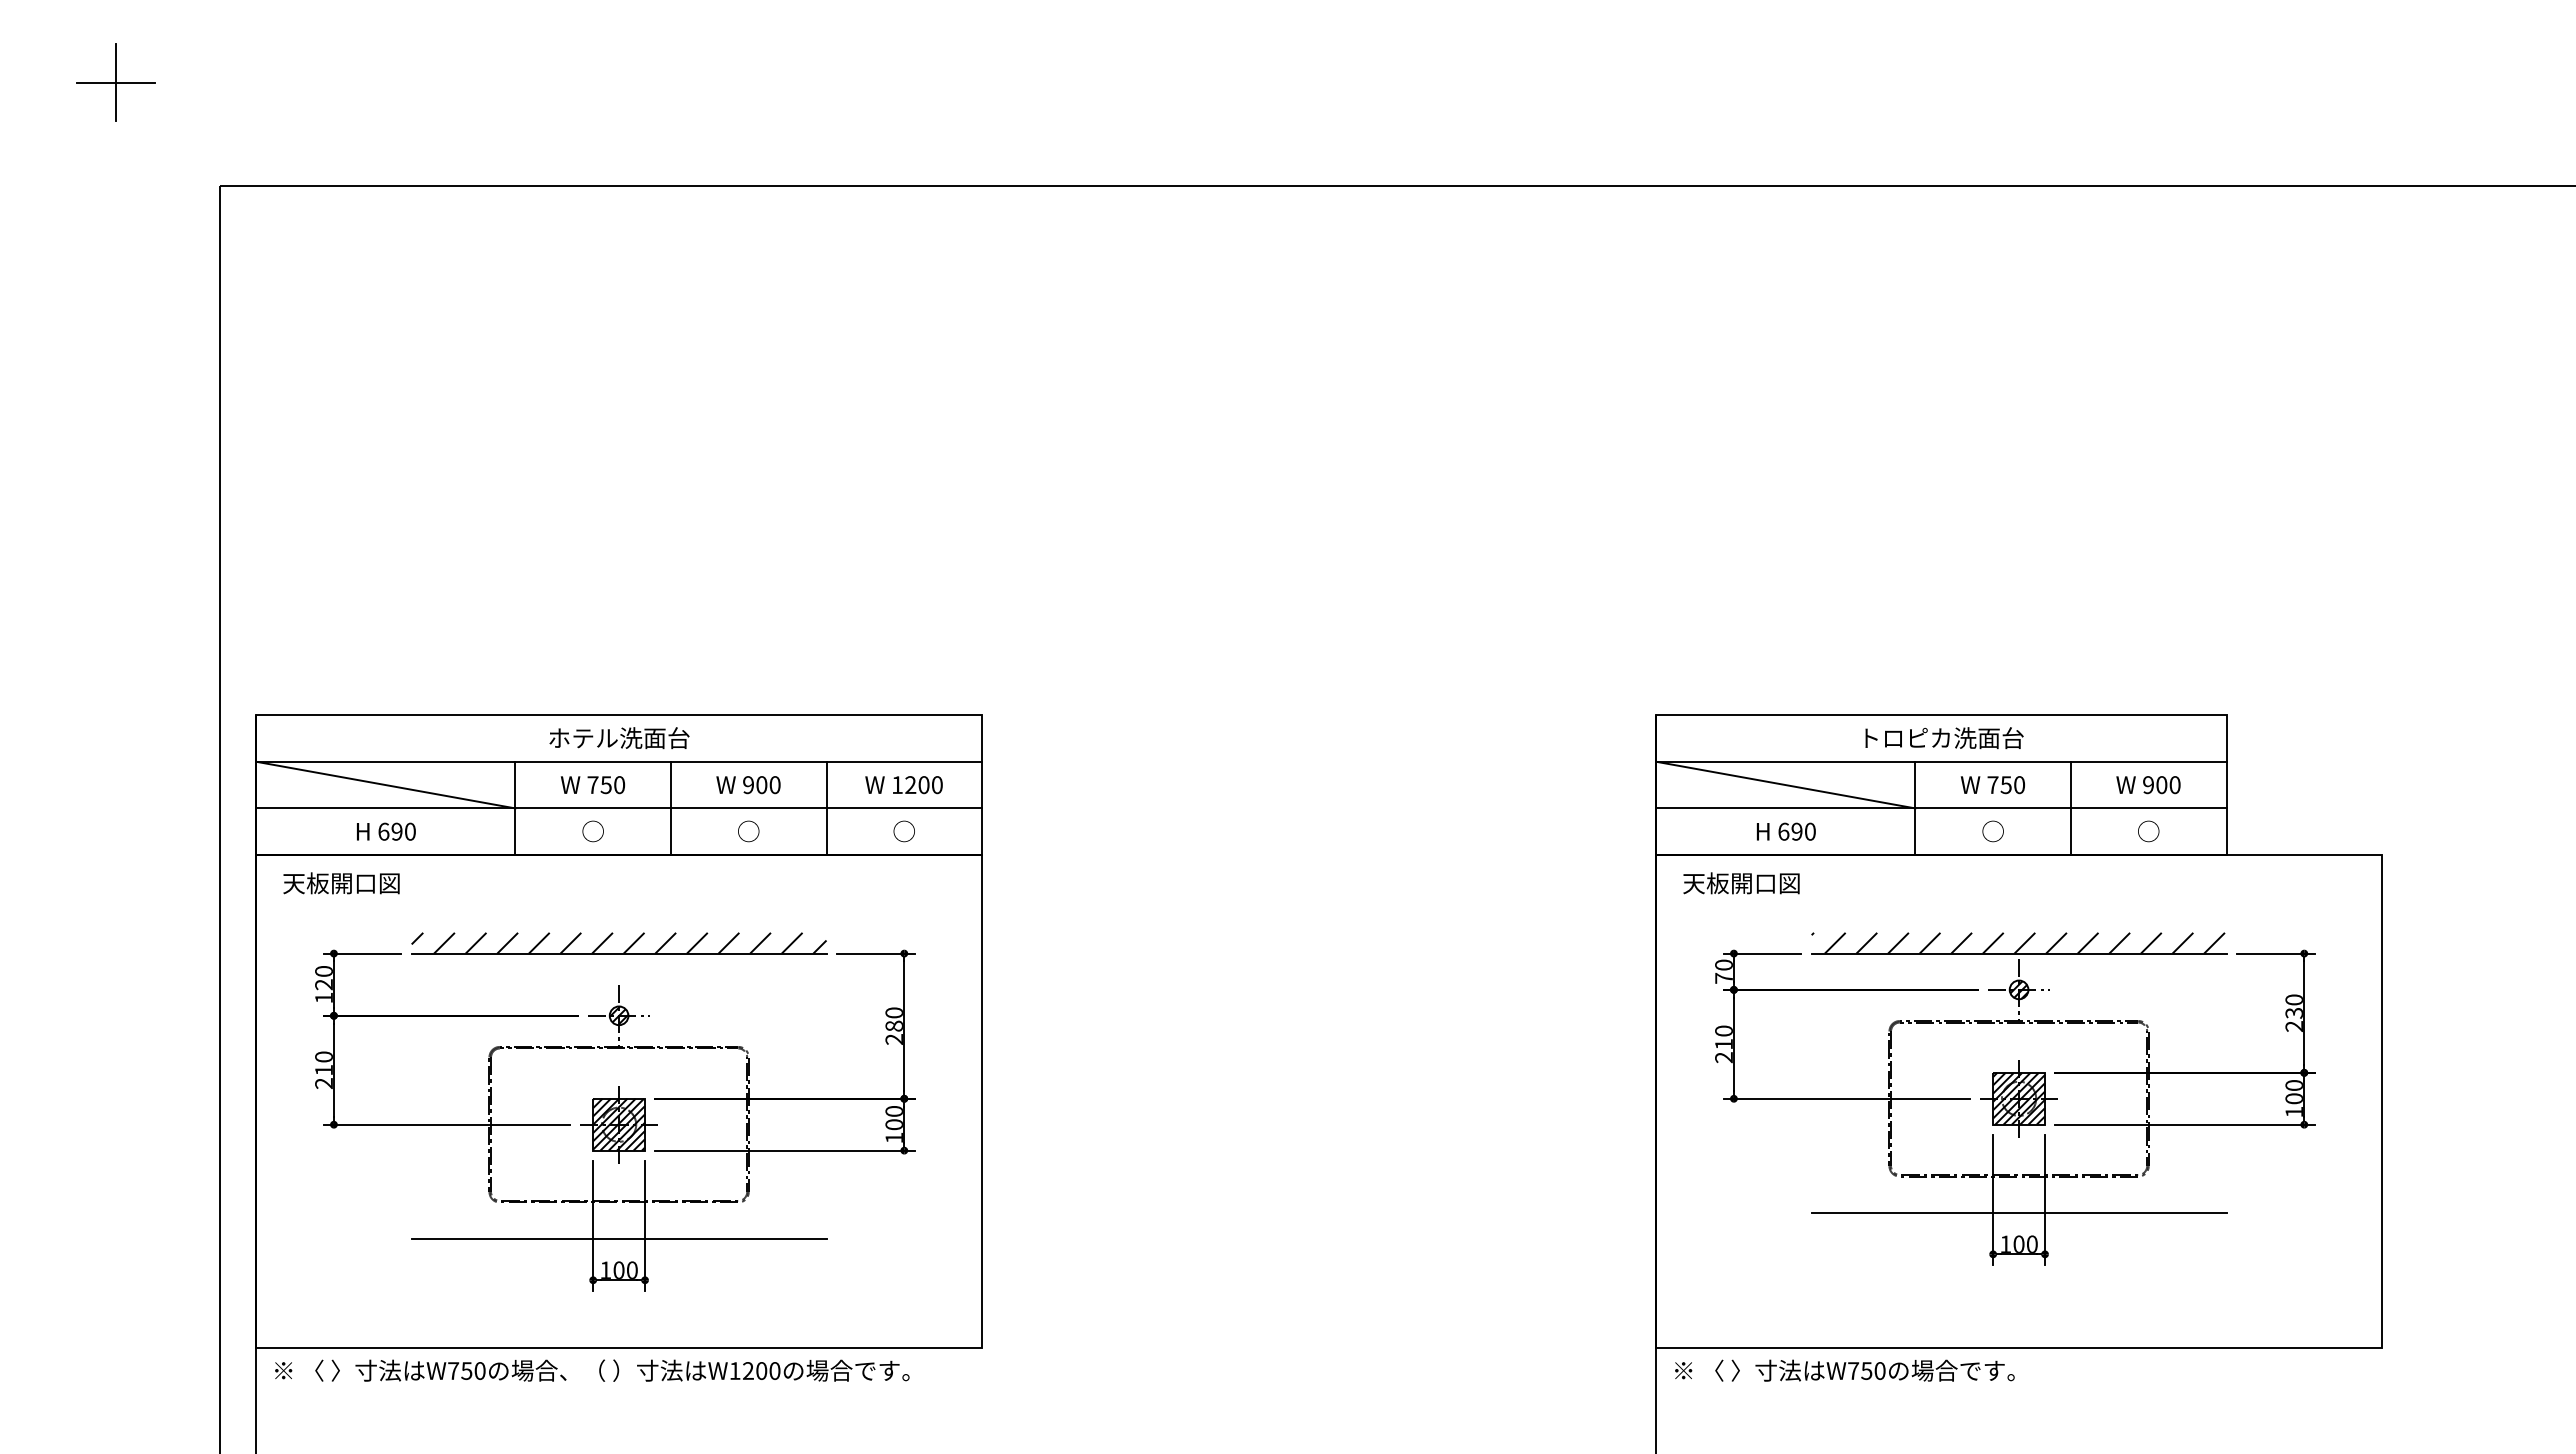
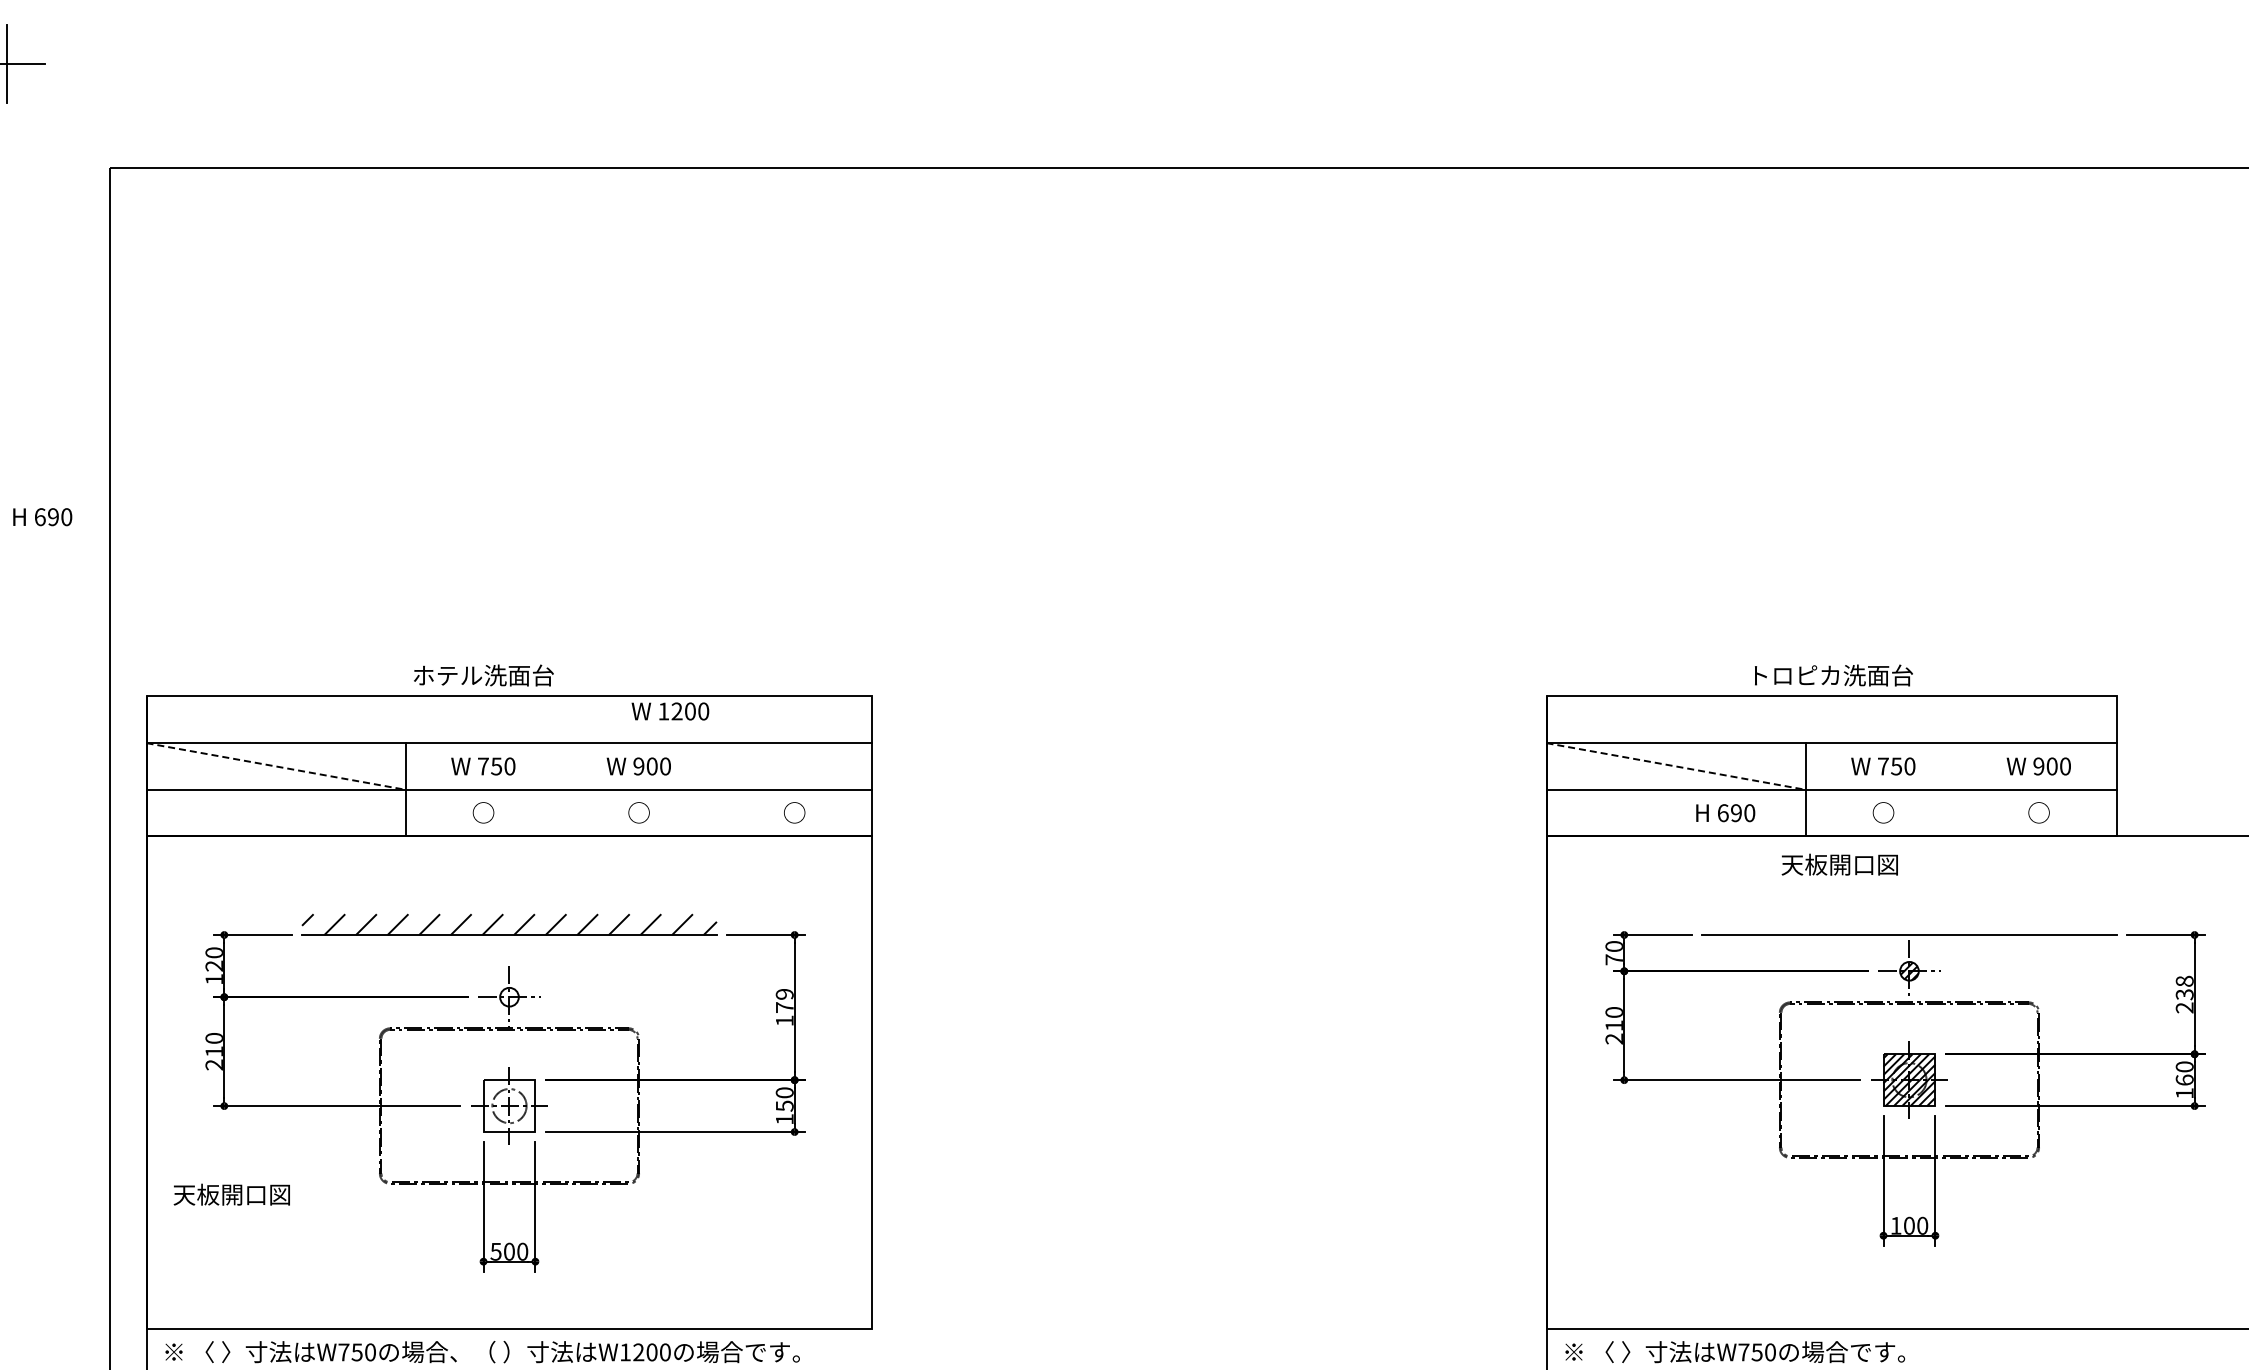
text: (619, 738) -> (483, 675), moved
text: (1944, 738) -> (1833, 675), moved
line: (385, 785) -> (275, 766), solid -> dashed
text: (903, 785) -> (669, 711), moved
line: (1785, 785) -> (1675, 766), solid -> dashed
line: (670, 808) -> (560, 789), removed
line: (826, 808) -> (716, 789), removed
line: (2070, 808) -> (1960, 789), removed
text: (386, 831) -> (42, 516), moved
text: (1786, 831) -> (1725, 812), moved
text: (341, 883) -> (231, 1194), moved
text: (1741, 883) -> (1839, 864), moved
hatch: (2017, 942) -> (1907, 923), removed
text: (2294, 999) -> (2184, 980), 230 -> 238
hatch: (618, 1015) -> (508, 996), removed
text: (893, 1025) -> (783, 1006), 280 -> 179
text: (2293, 1098) -> (2183, 1079), 100 -> 160
hatch: (619, 1124) -> (509, 1105), removed
text: (893, 1124) -> (783, 1105), 100 -> 150
line: (2018, 1212) -> (1908, 1193), removed
line: (618, 1238) -> (508, 1219), removed
text: (605, 1269) -> (495, 1250), 100 -> 500

